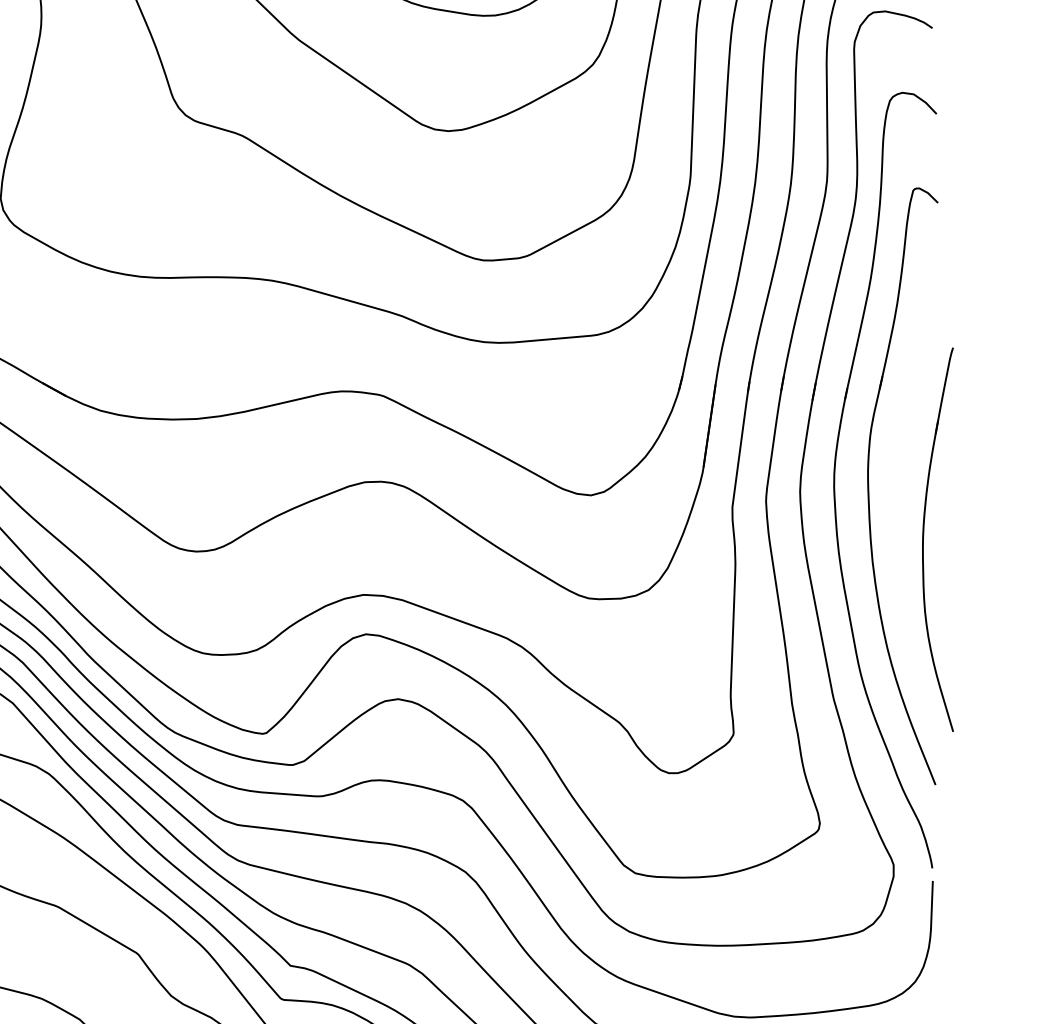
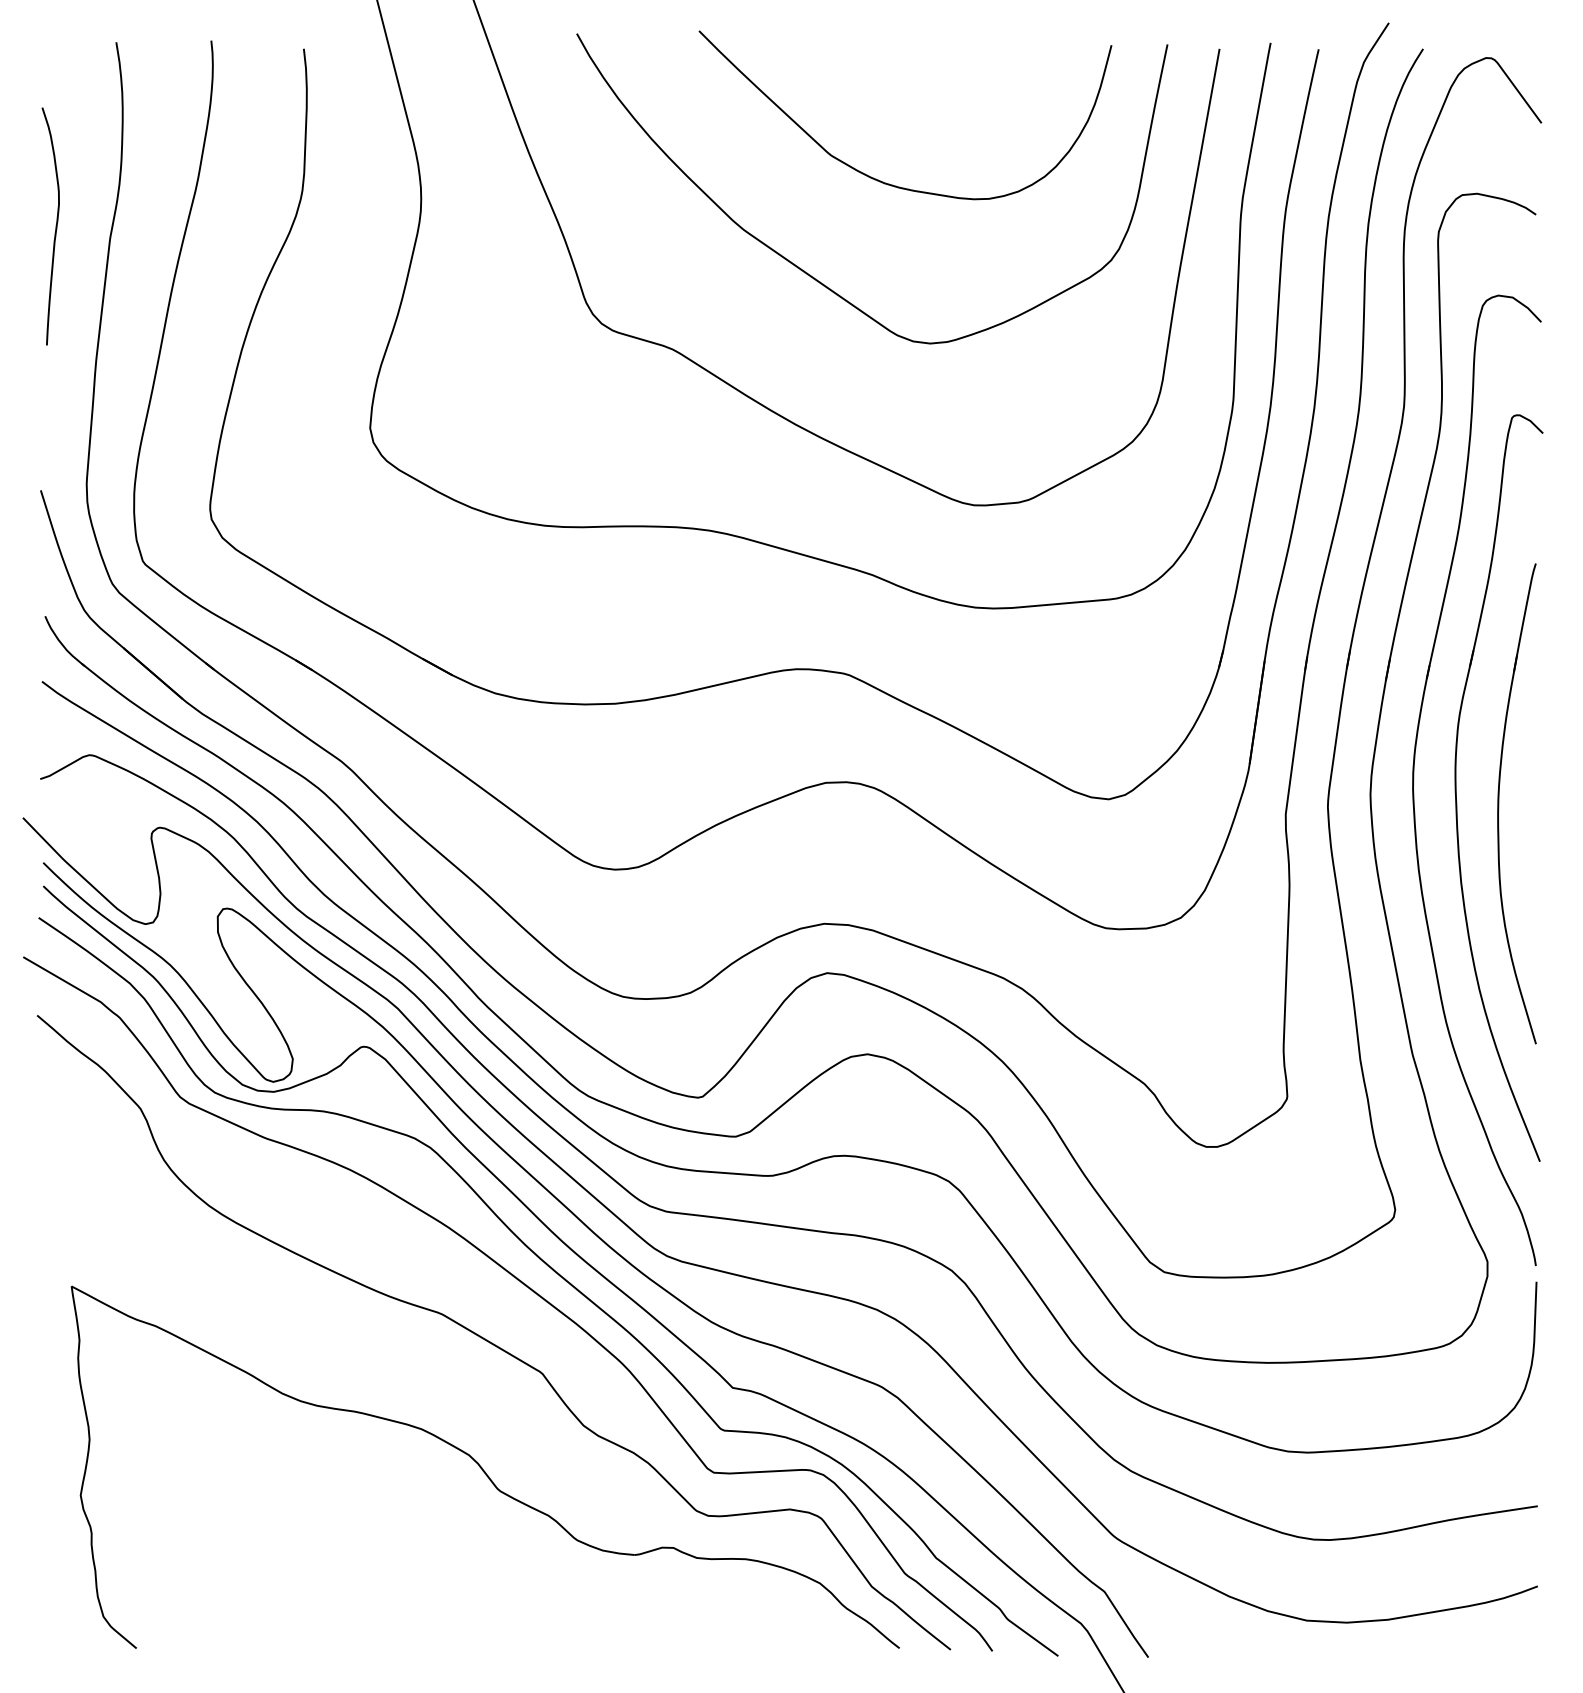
part: (924, 539) -> (1499, 803), moved

